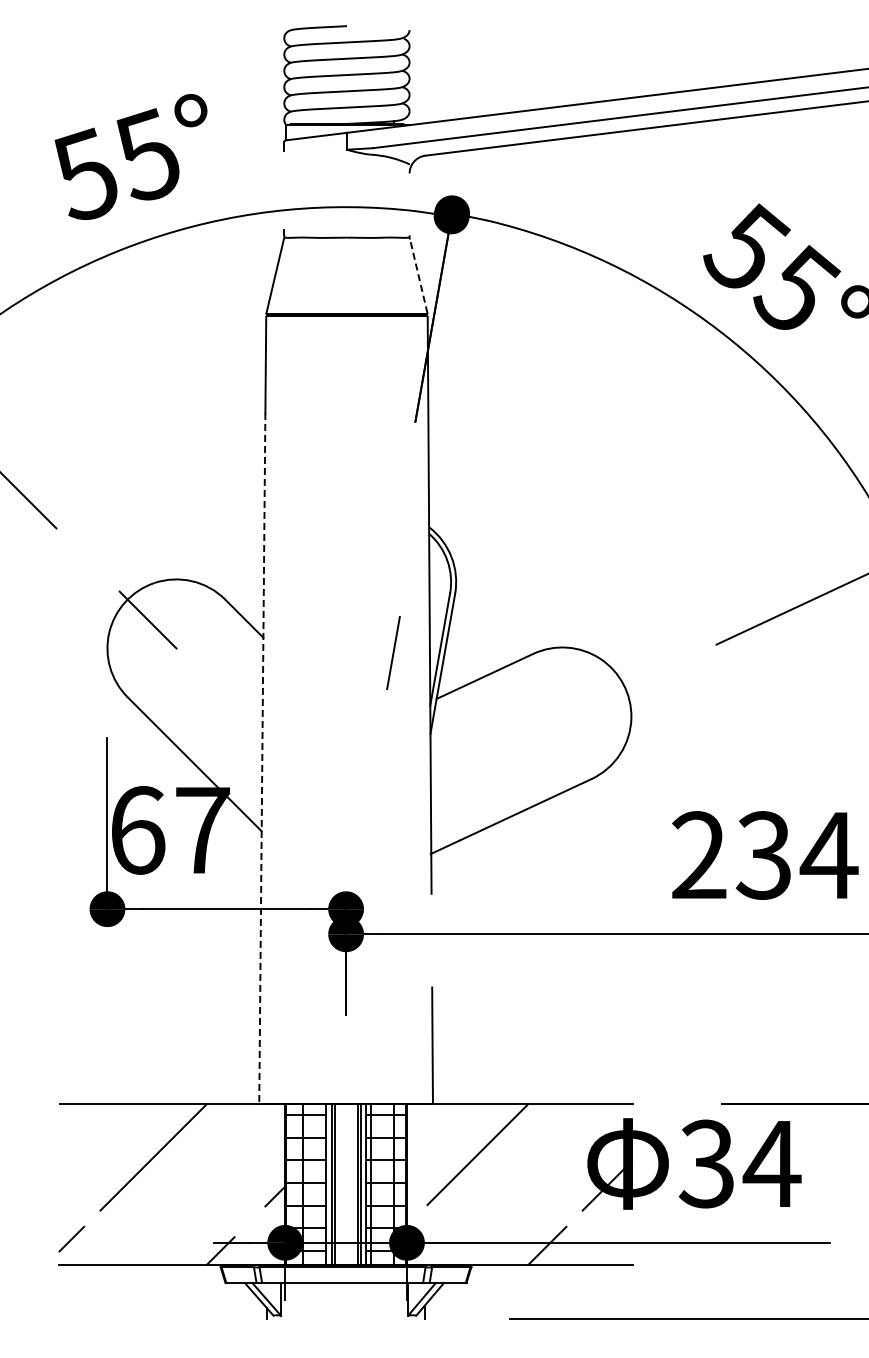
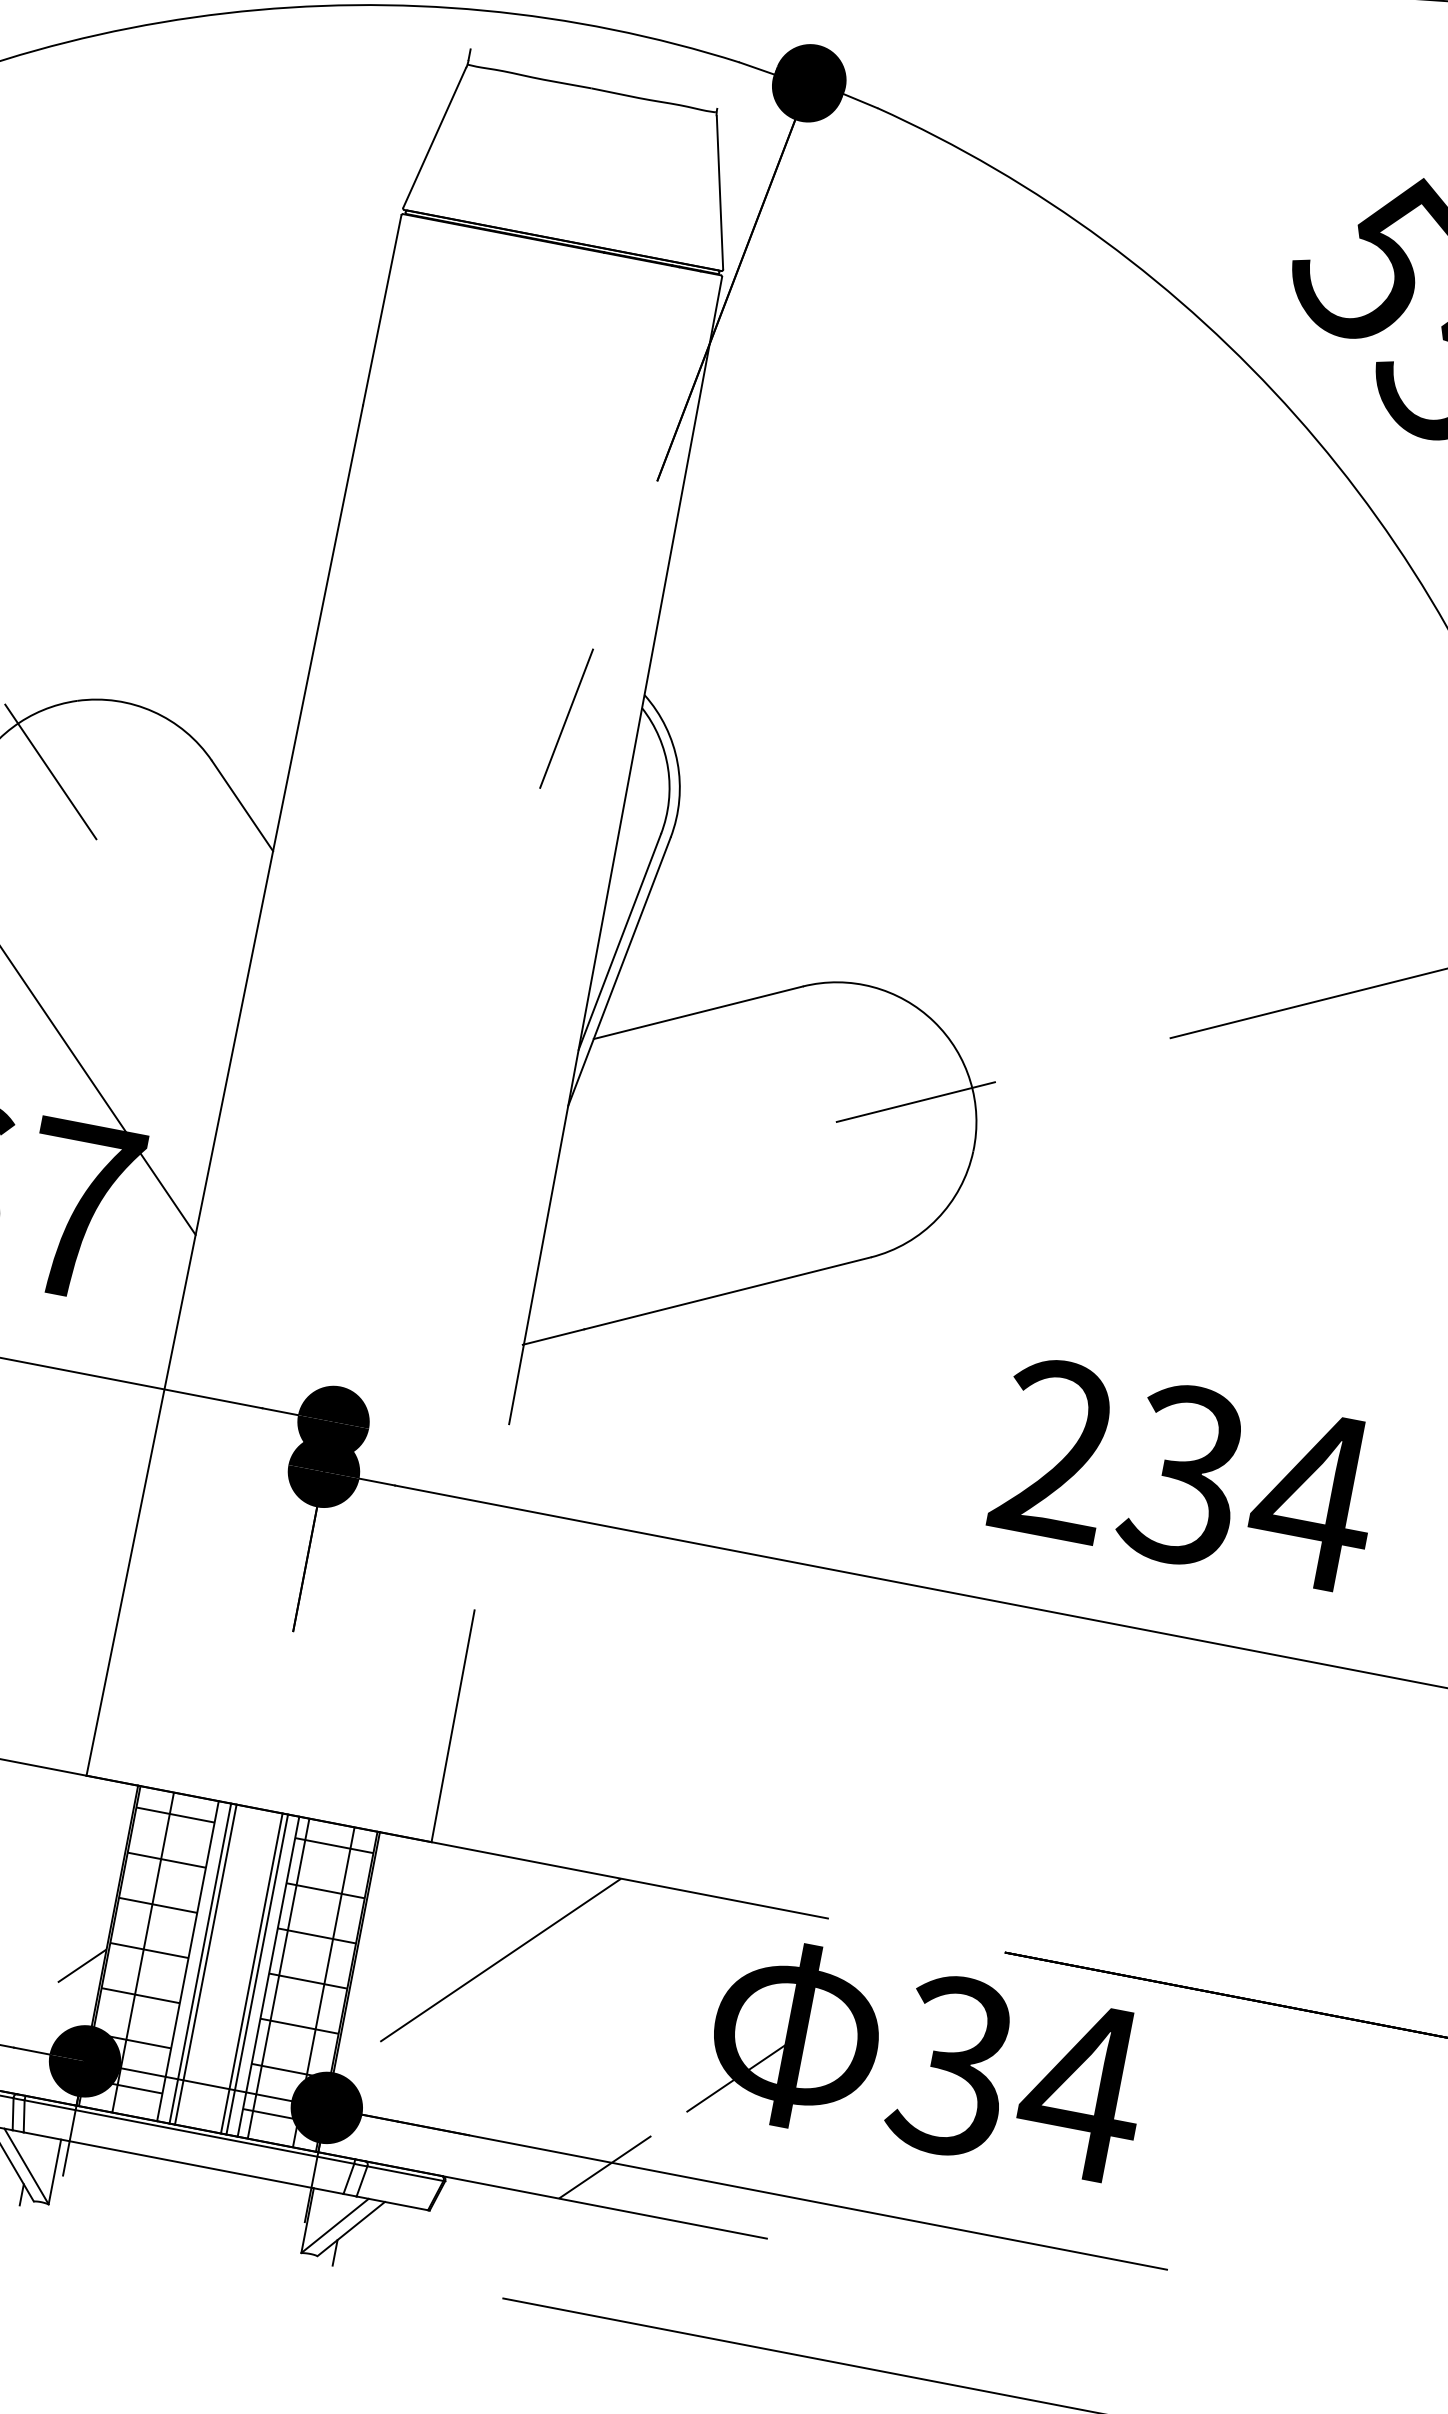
line: (418, 276) -> (719, 192), dashed -> solid
line: (393, 652) -> (566, 717), moved
line: (598, 699) -> (915, 1101), added
line: (262, 758) -> (225, 1090), dashed -> solid

